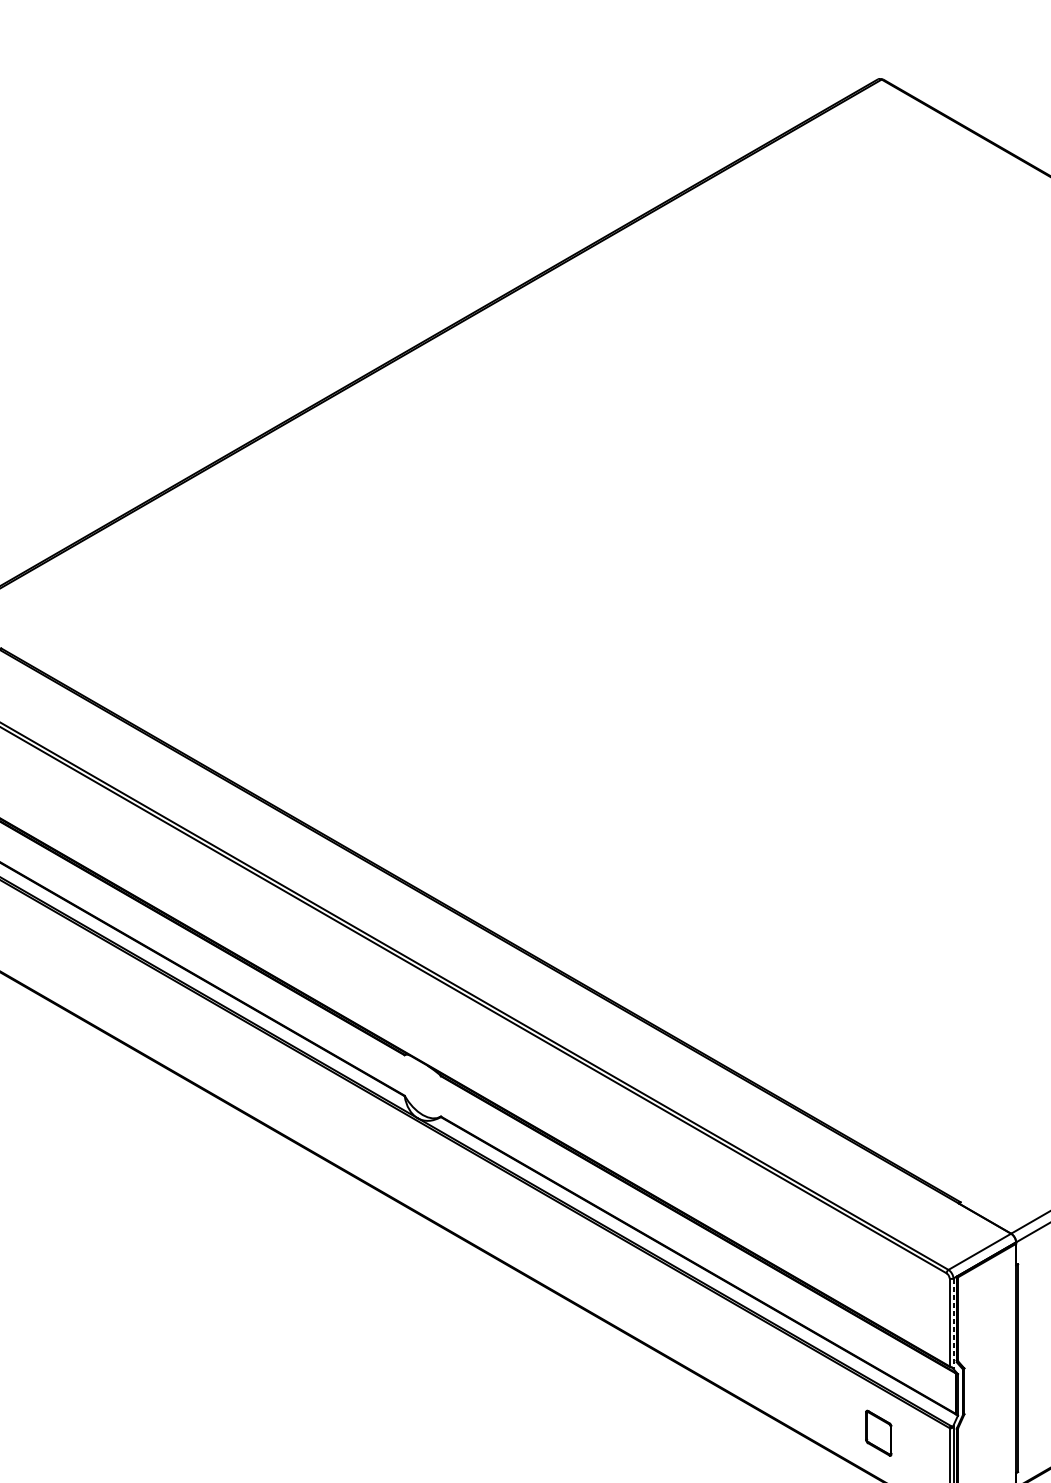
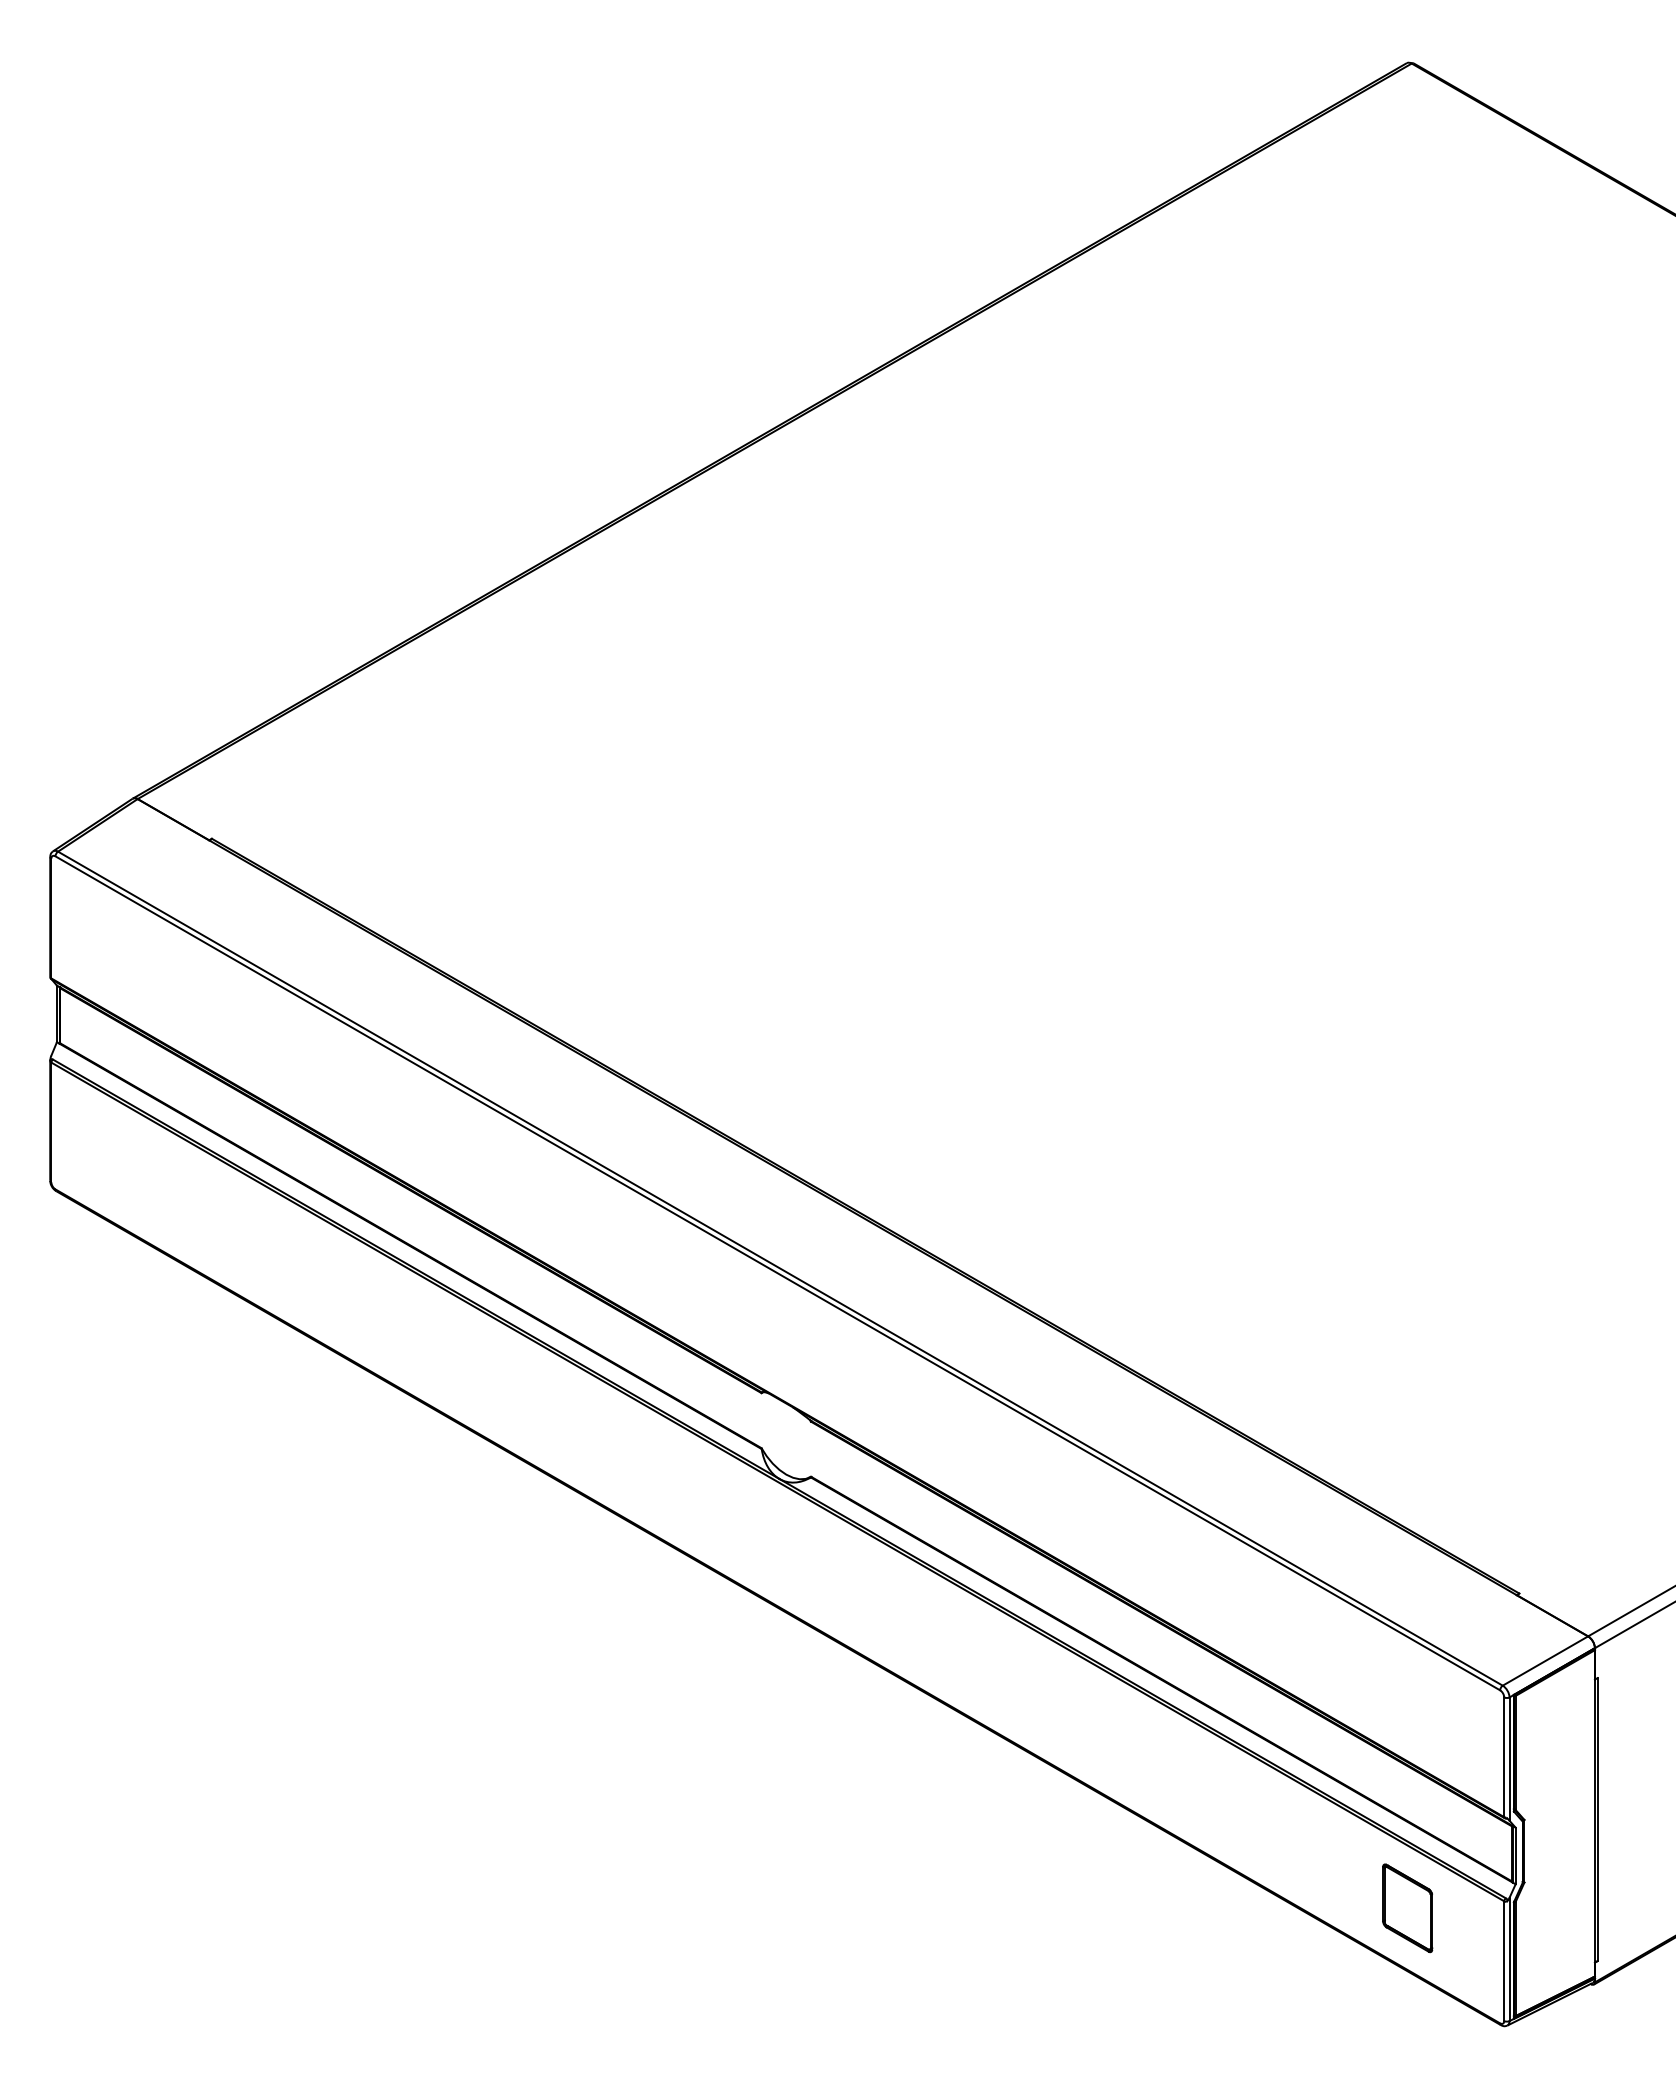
line: (953, 1324) -> (1509, 1759), dashed -> solid
part: (878, 1433) -> (1407, 1908), size x1.43

